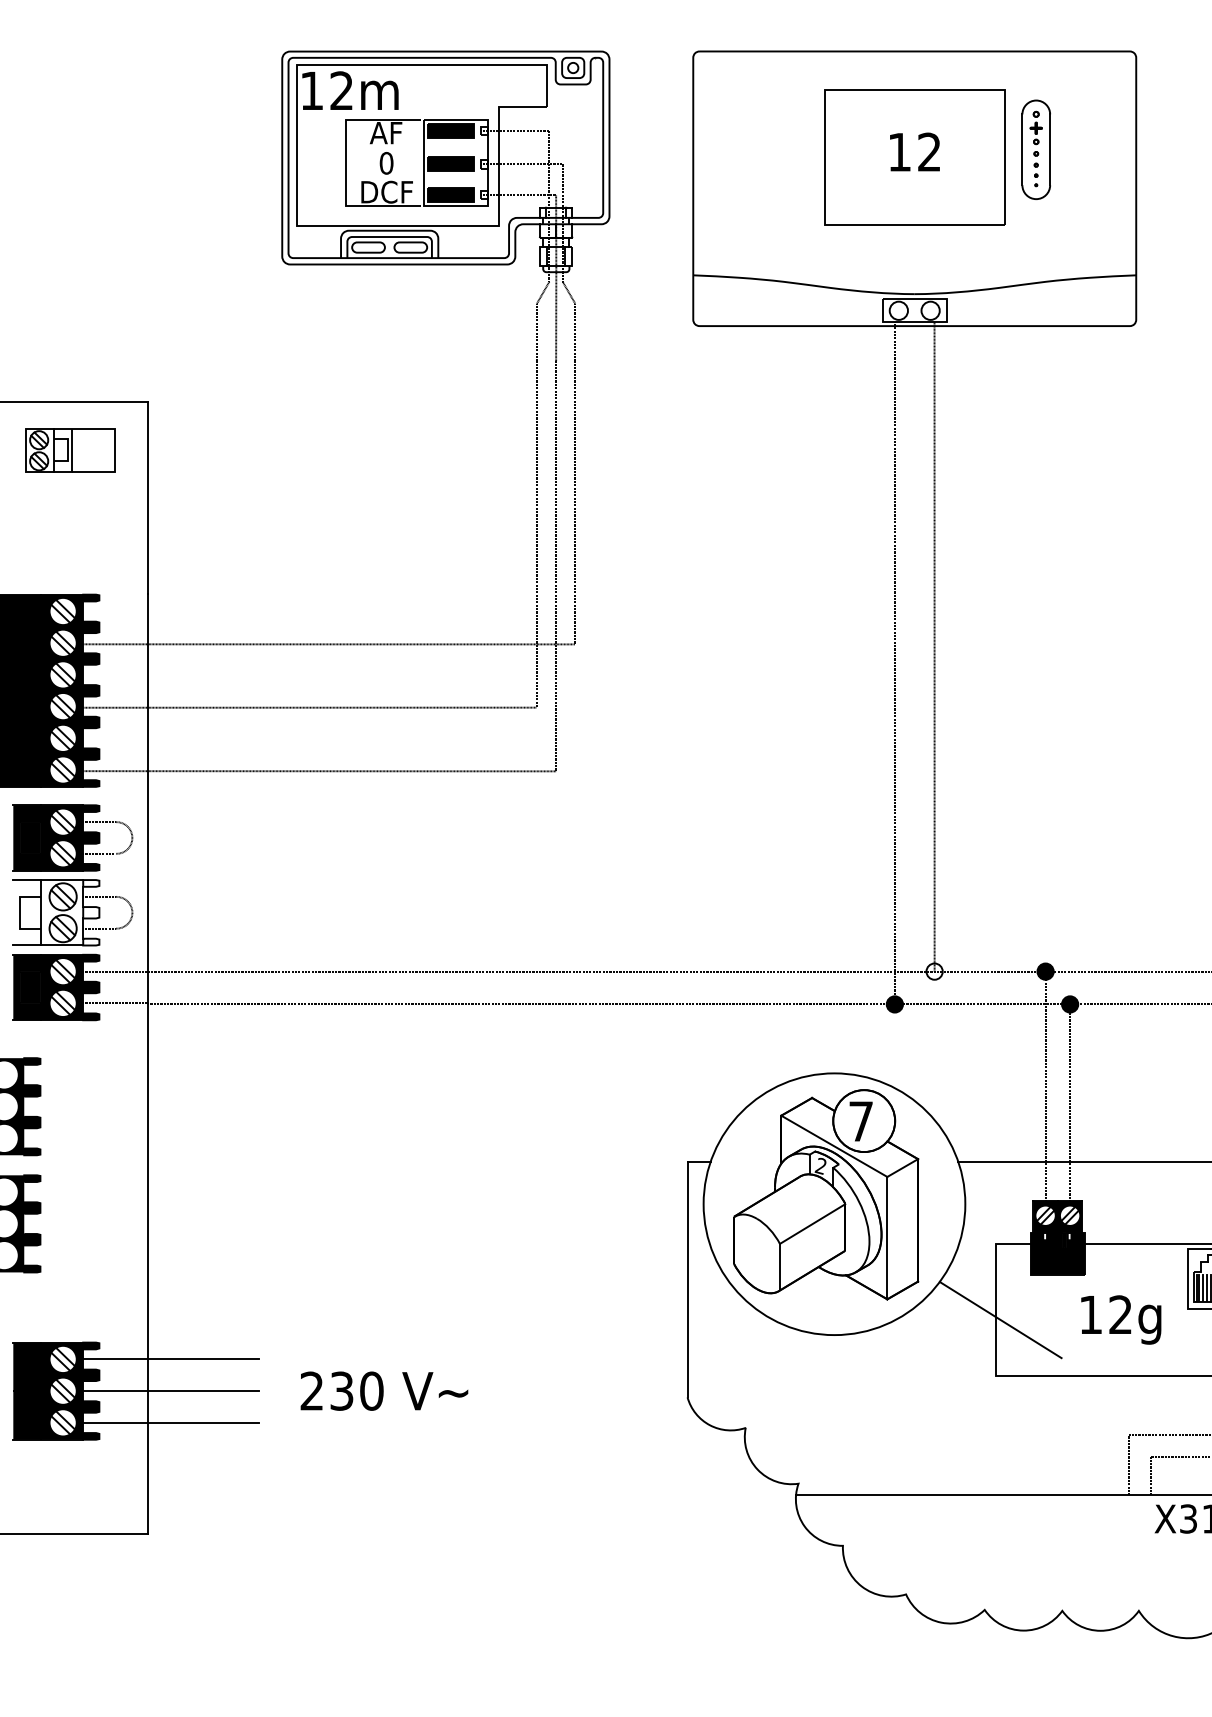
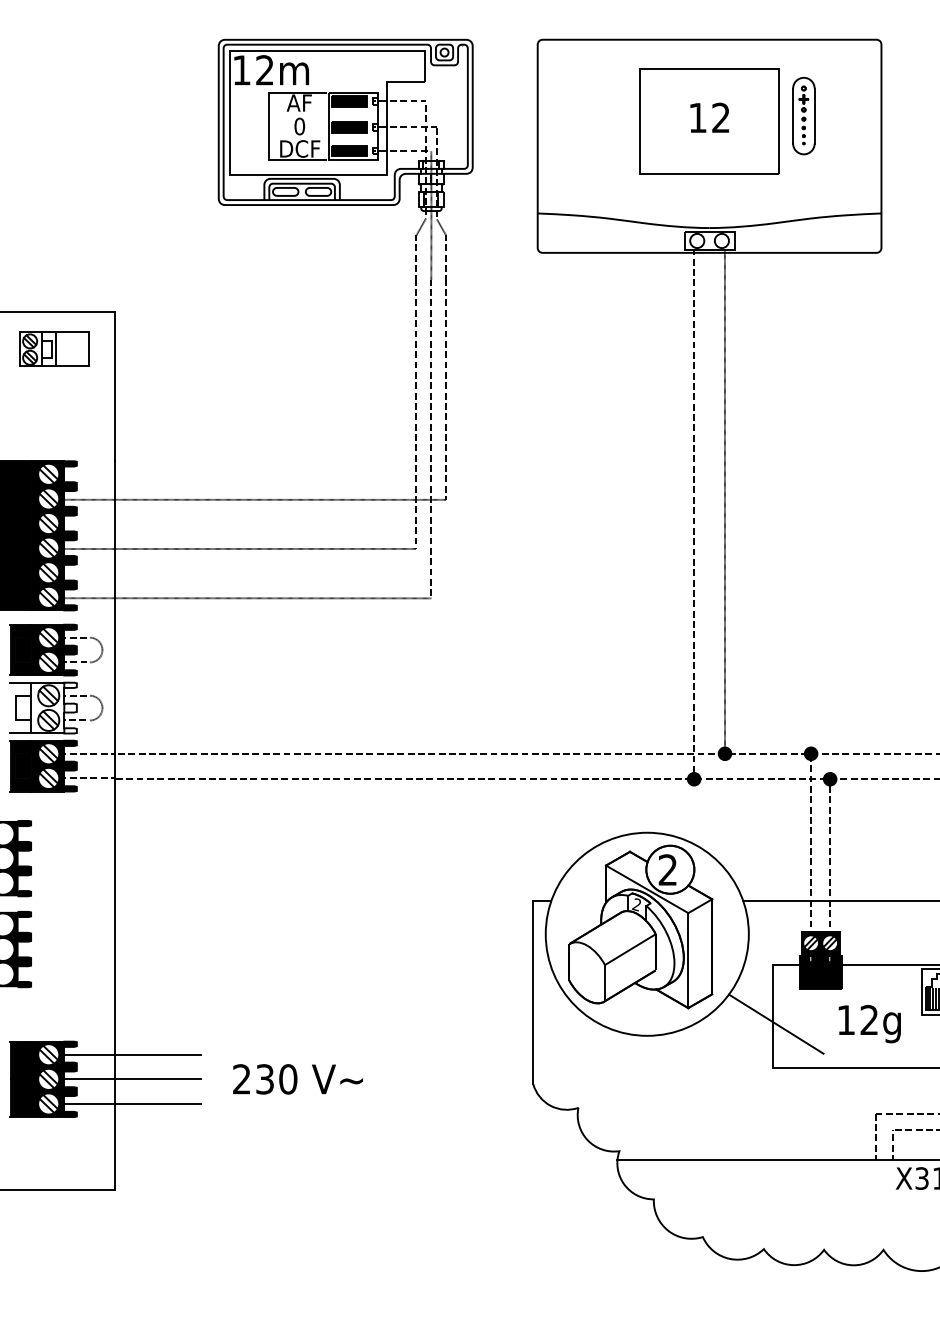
fill: (934, 971) -> (724, 753), added
text: (860, 1121) -> (667, 870), 7 -> 2

